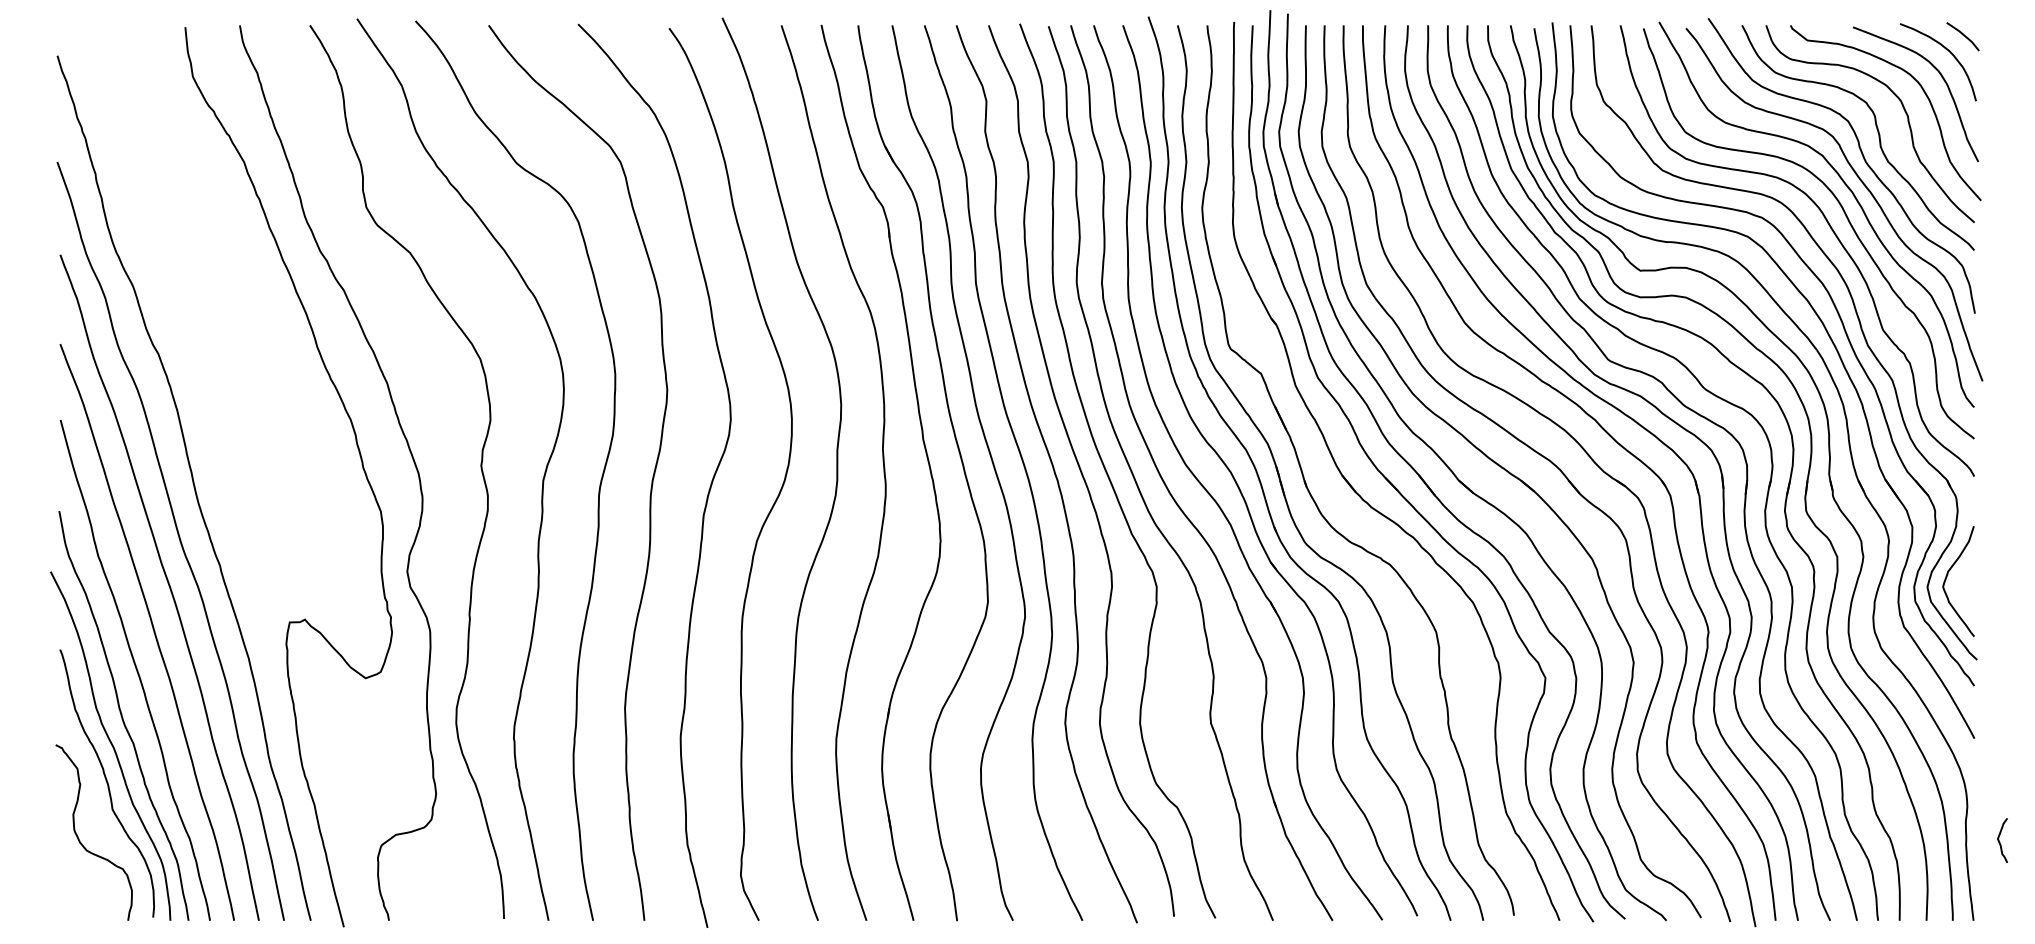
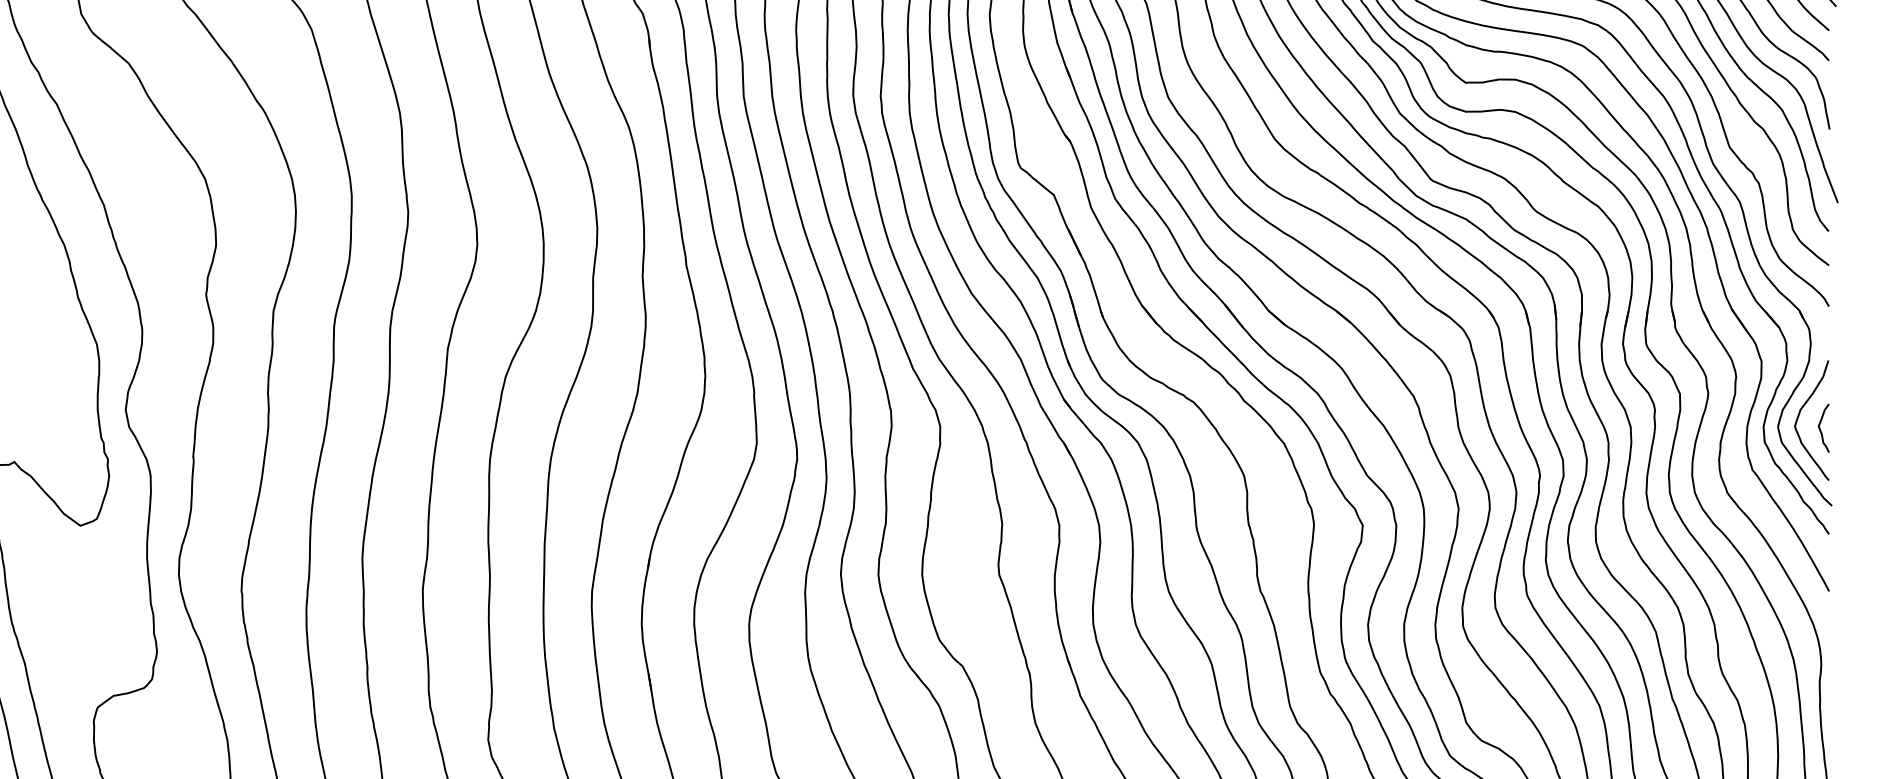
curve: (2000, 842) -> (1821, 430), moved

